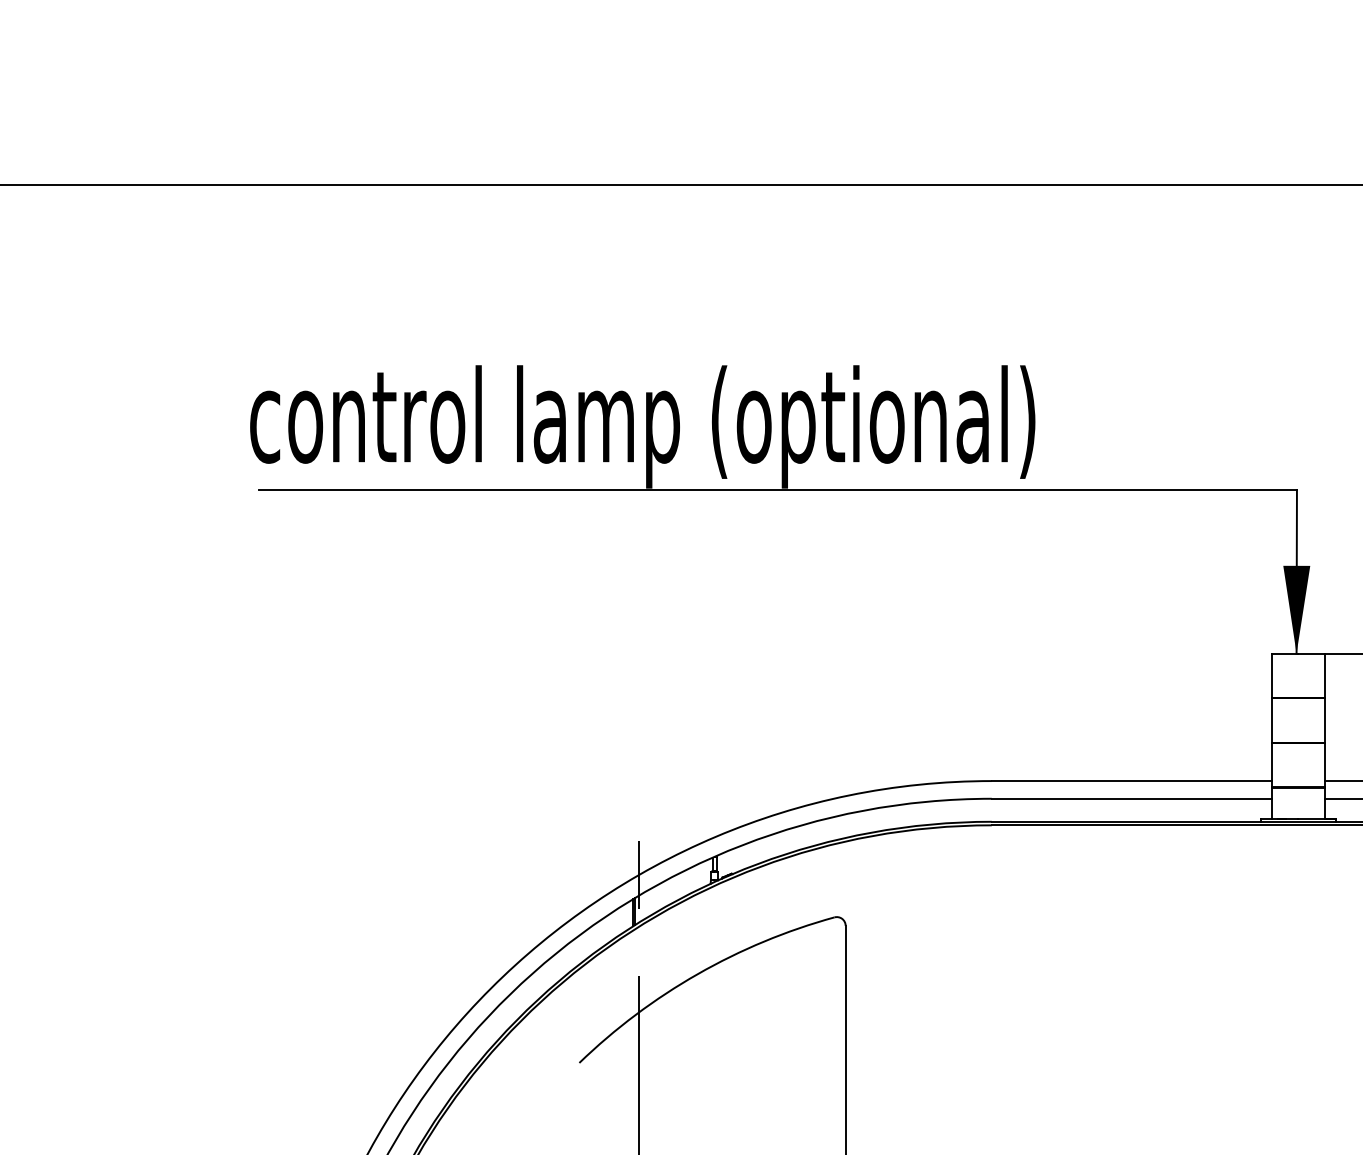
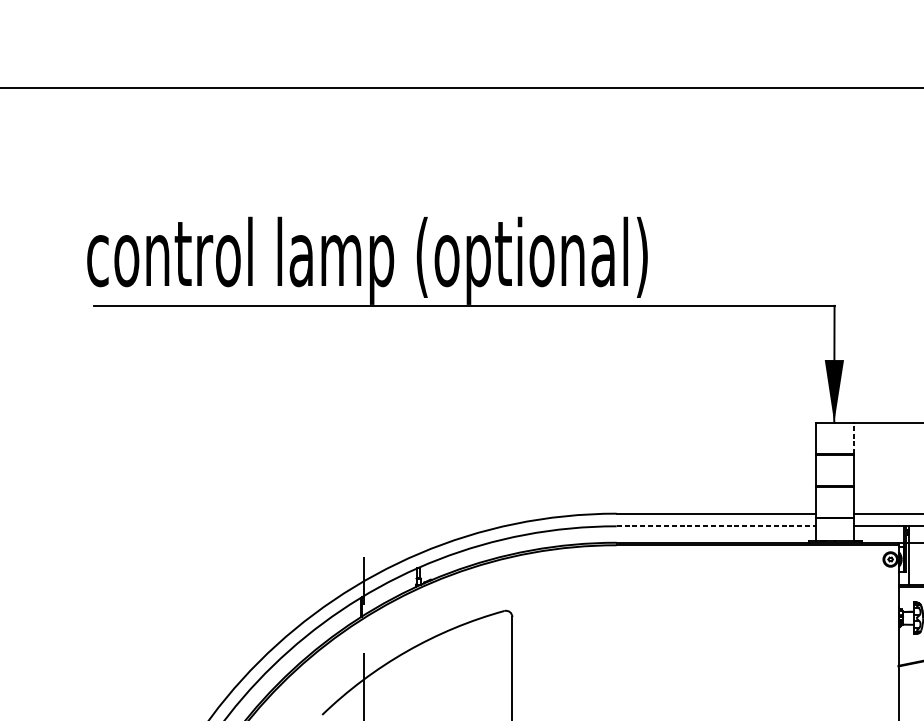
line: (1324, 675) -> (854, 438), solid -> dashed
line: (1131, 798) -> (716, 526), solid -> dashed

